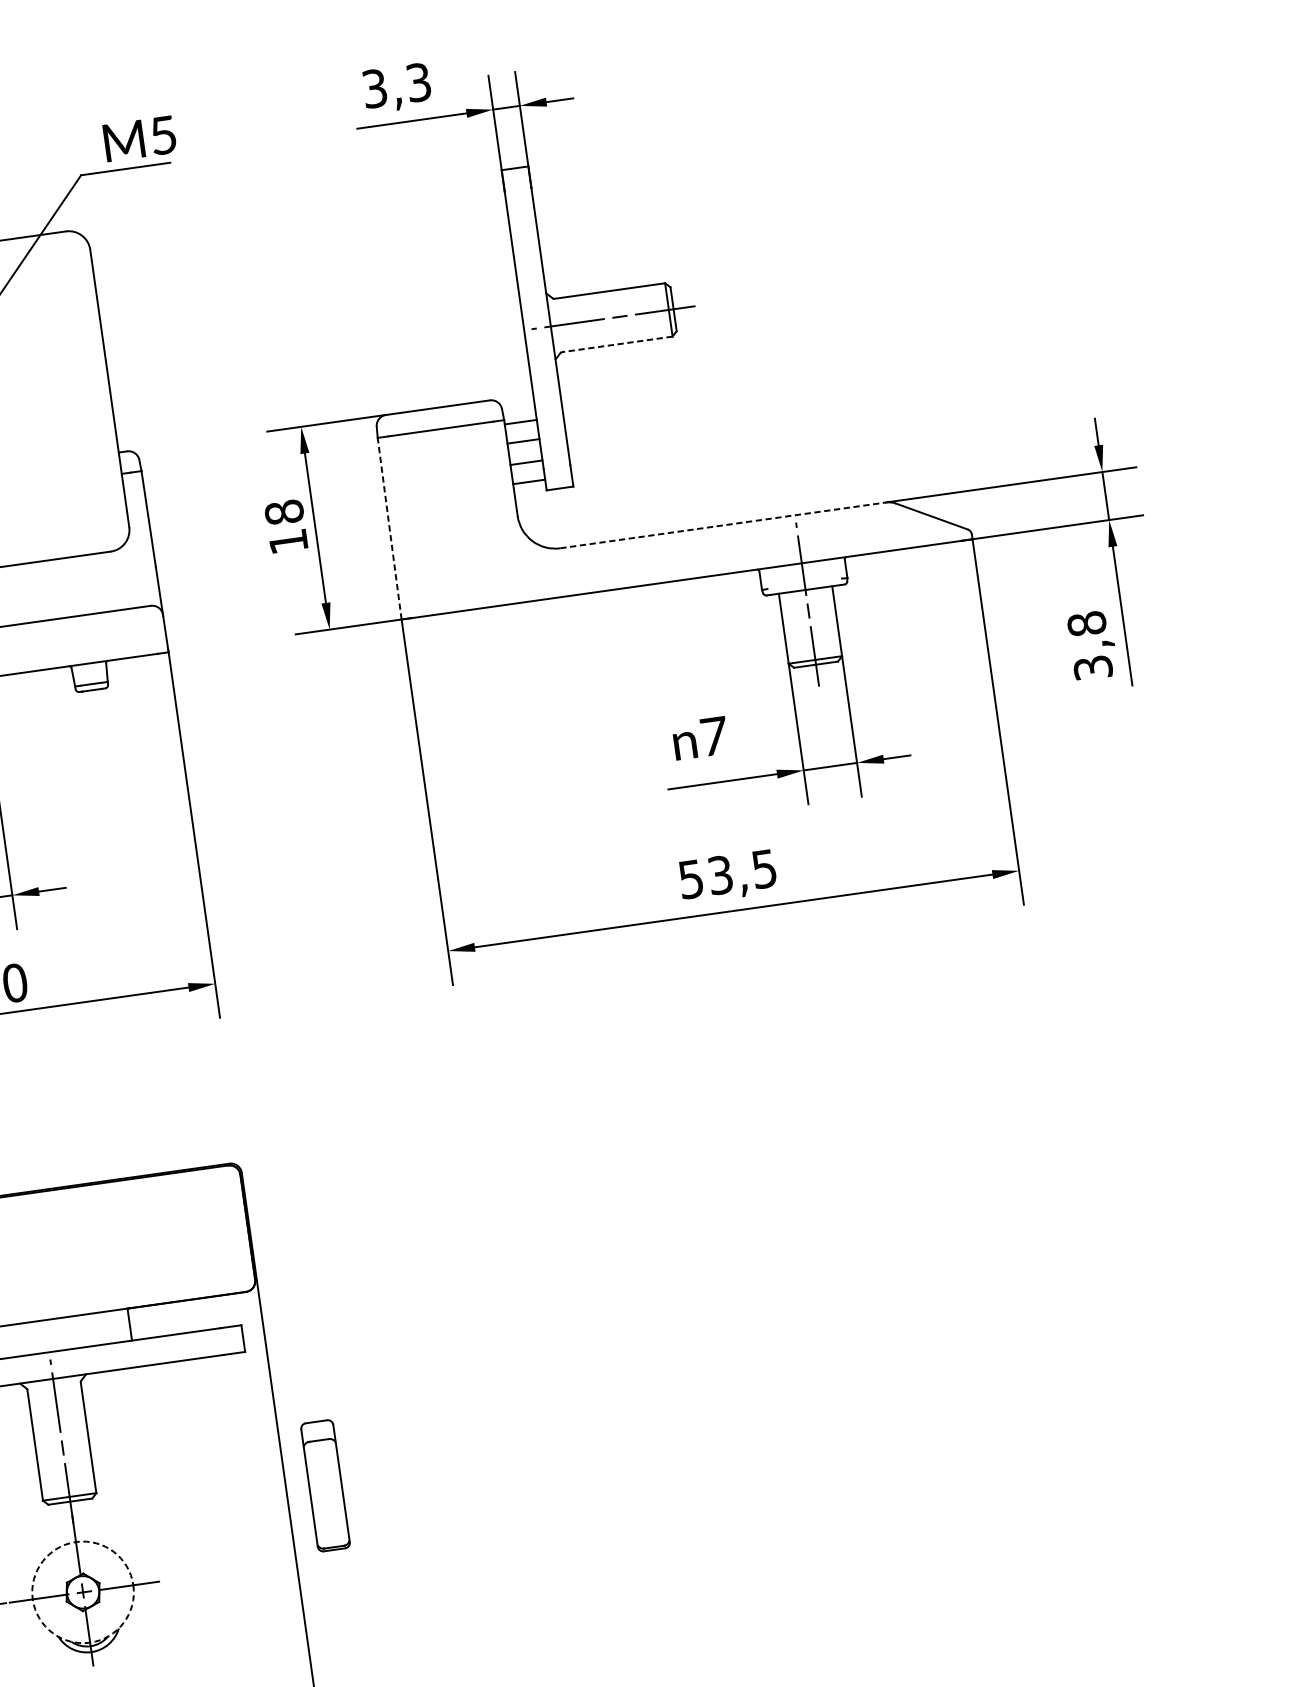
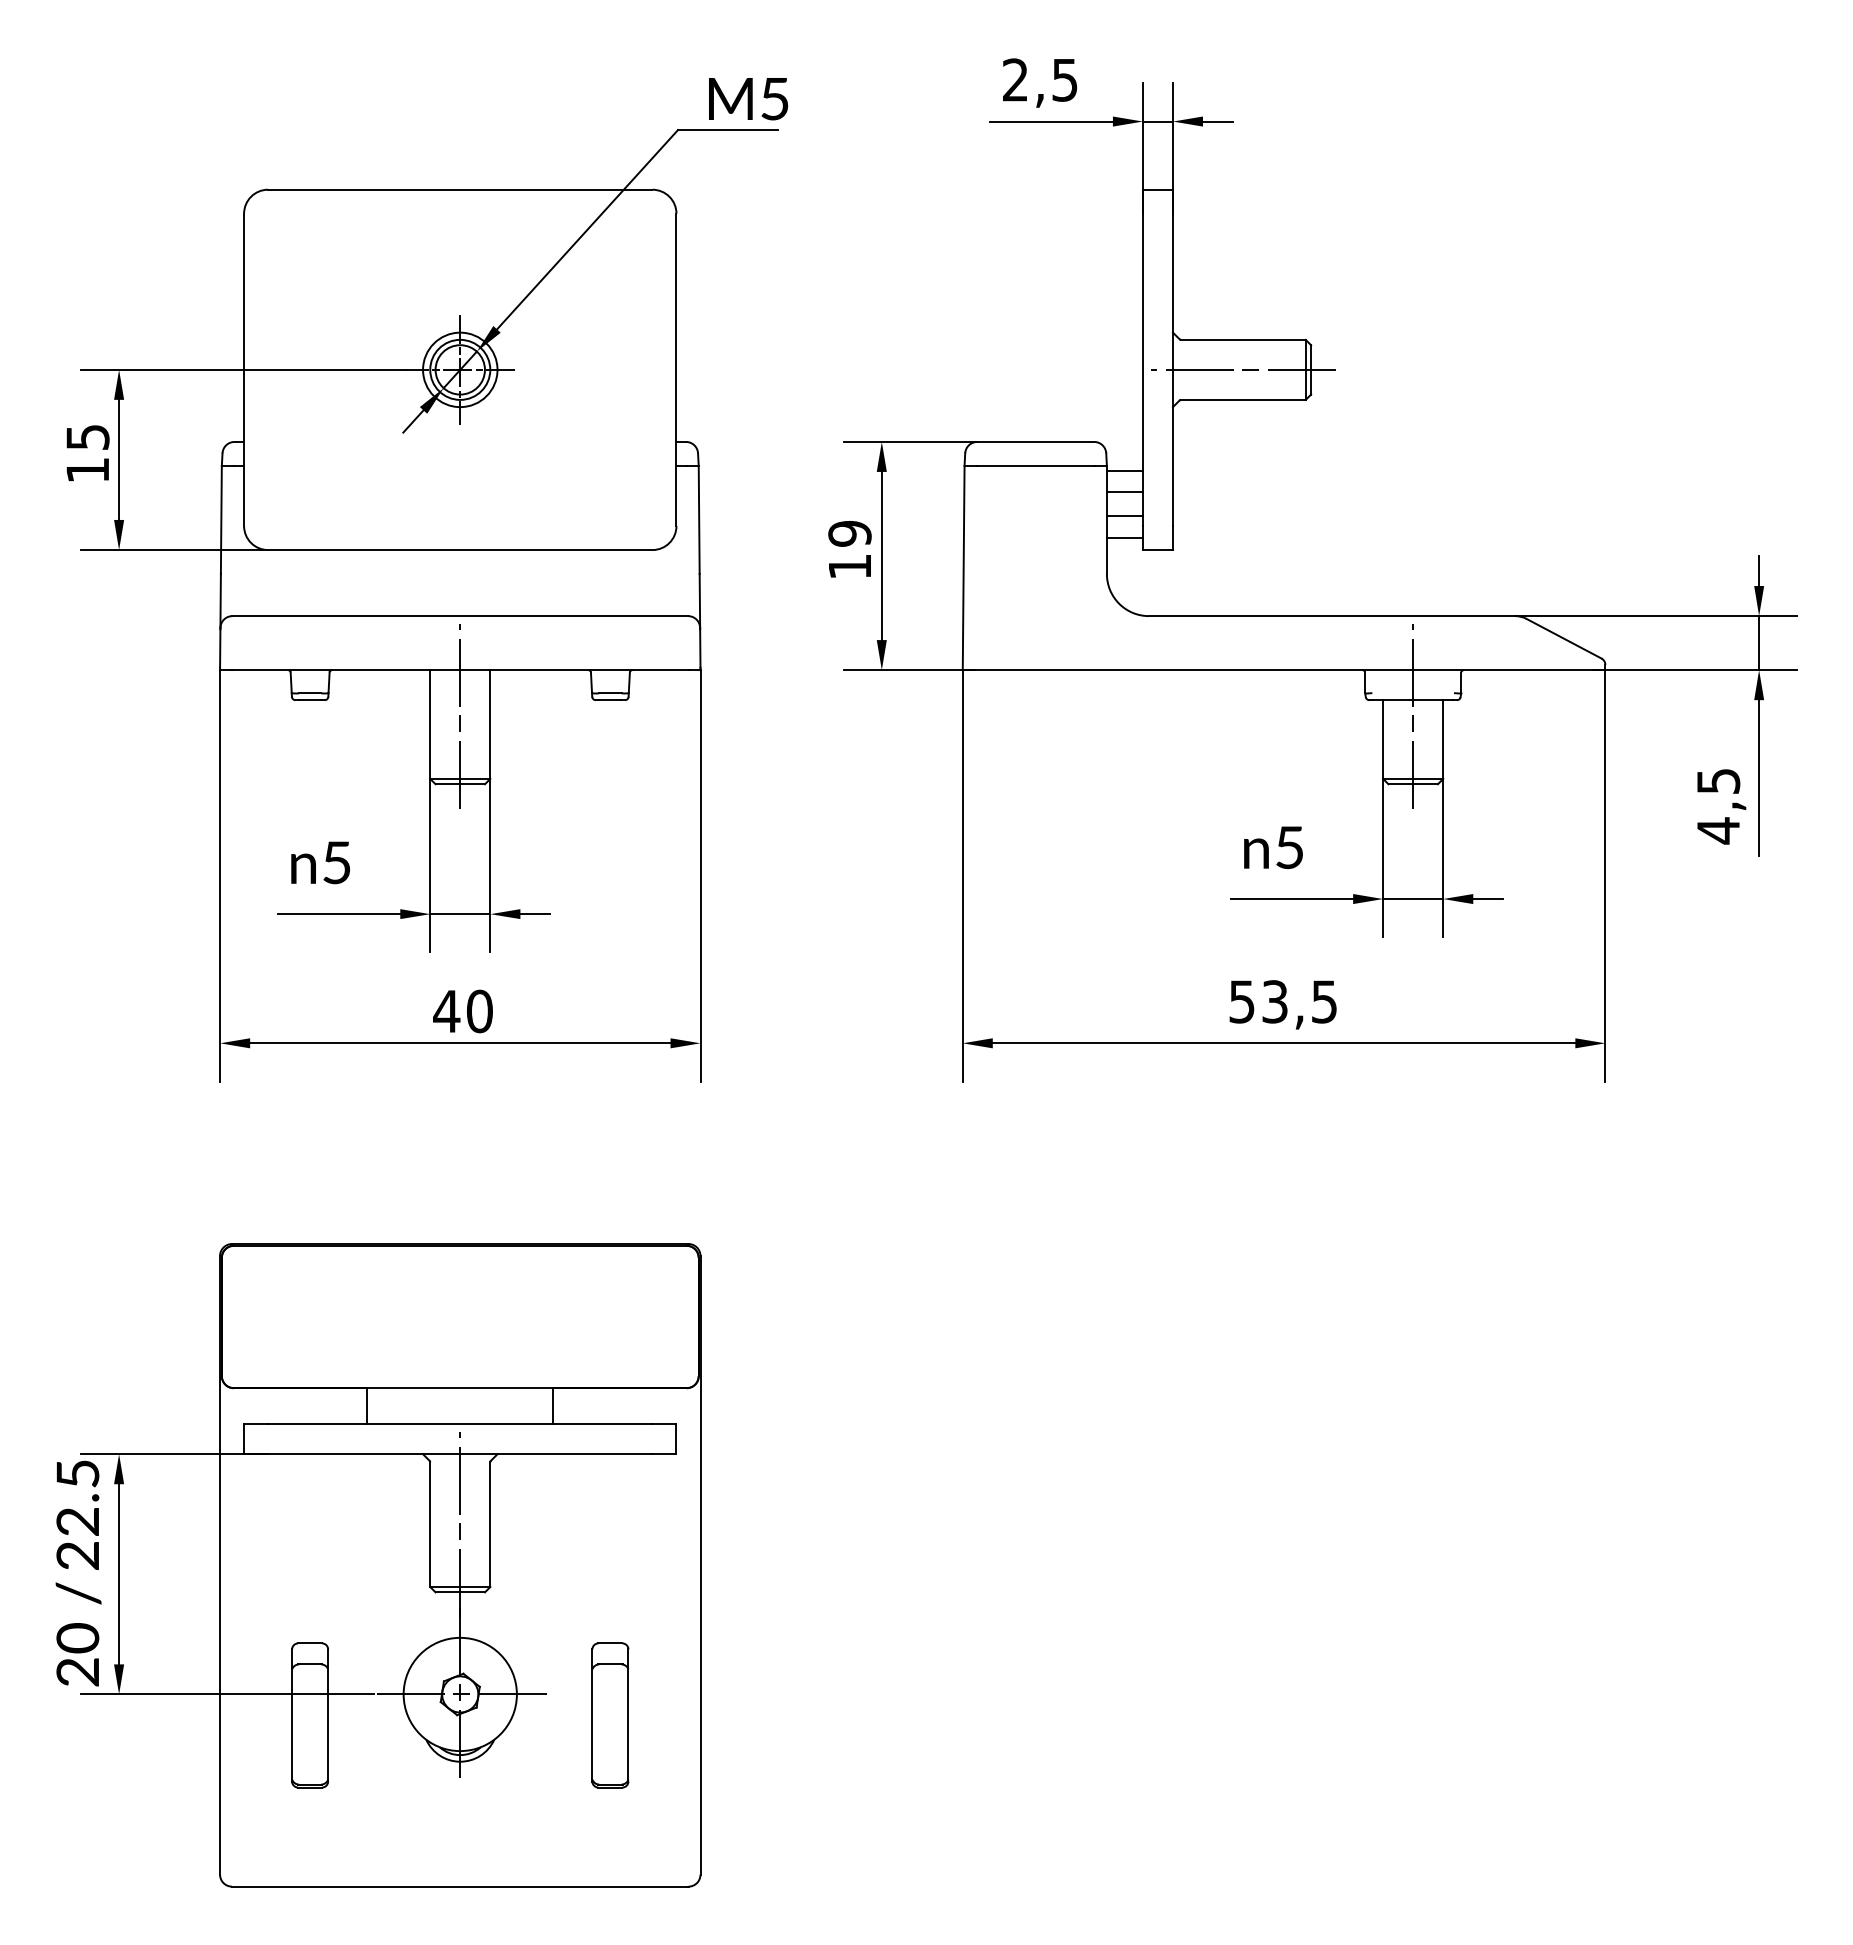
text: (396, 85) -> (1040, 79), 3,3 -> 2,5
line: (616, 344) -> (1242, 399), dashed -> solid
text: (283, 512) -> (849, 533), 18 -> 19
line: (723, 525) -> (1332, 616), dashed -> solid
line: (389, 528) -> (963, 567), dashed -> solid
text: (1090, 646) -> (1718, 806), 3,8 -> 4,5
text: (714, 736) -> (1290, 847), 7 -> 5
part: (325, 1485) -> (610, 1715), moved
circle: (82, 1592) -> (459, 1694), dashed -> solid

